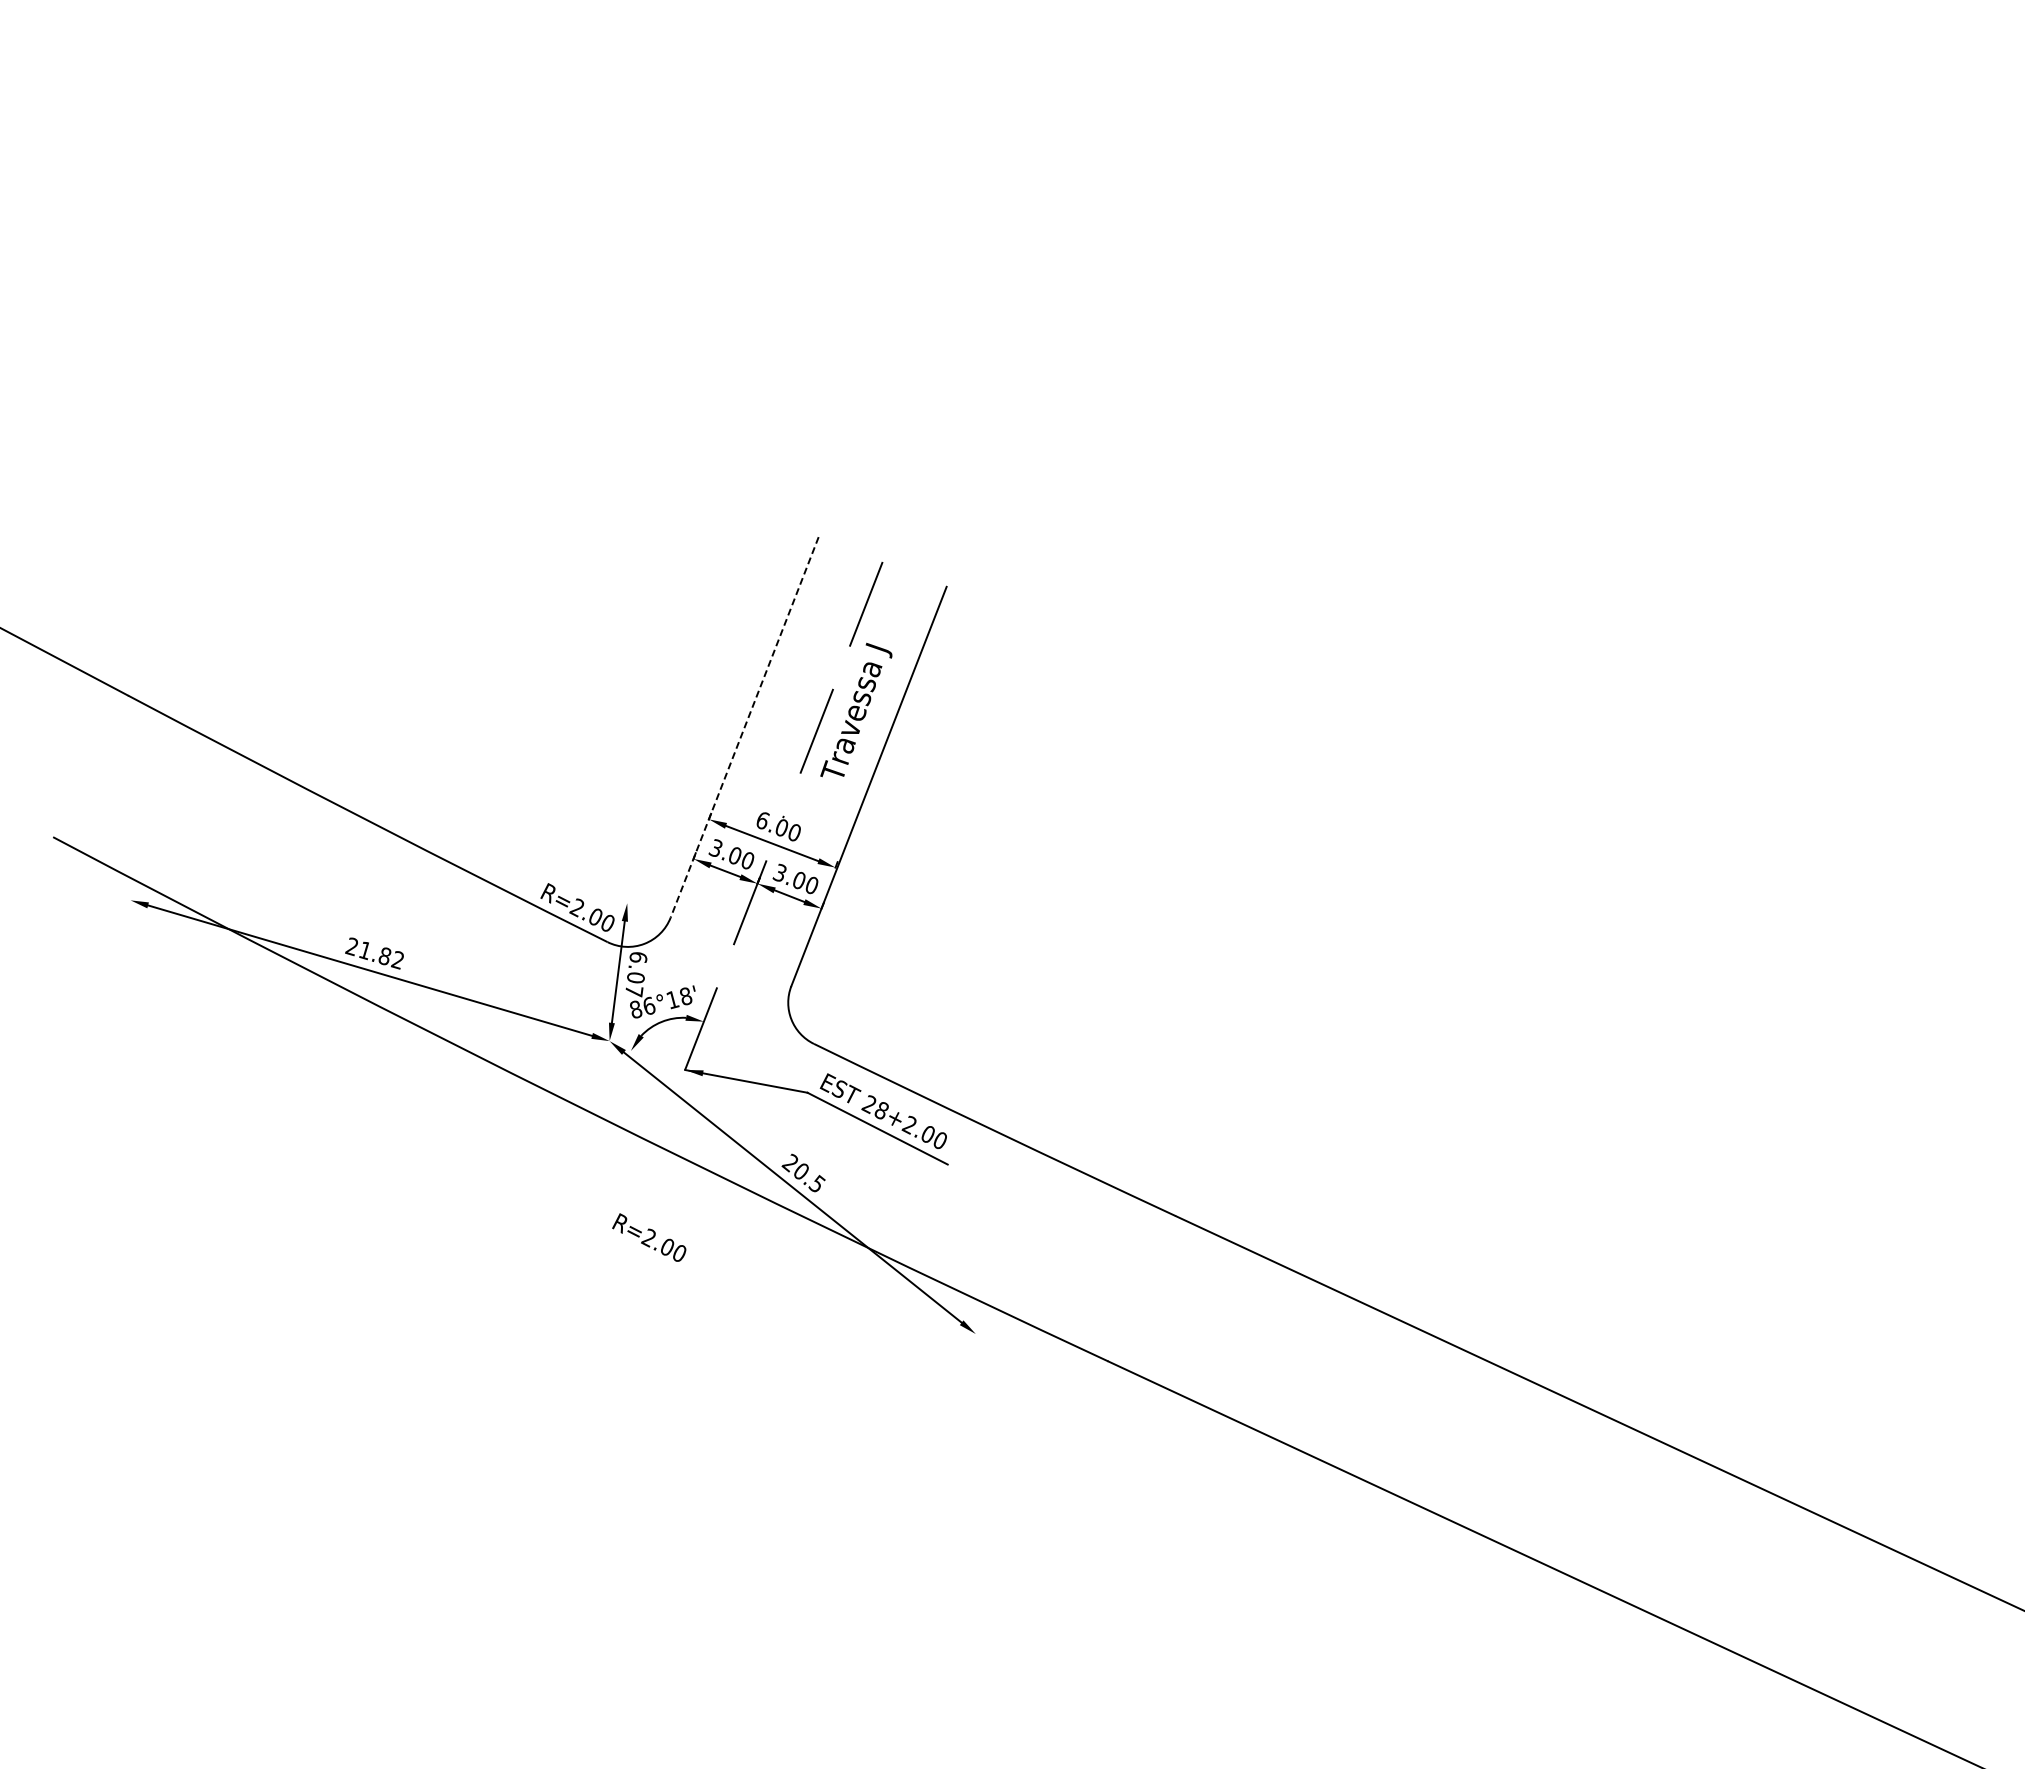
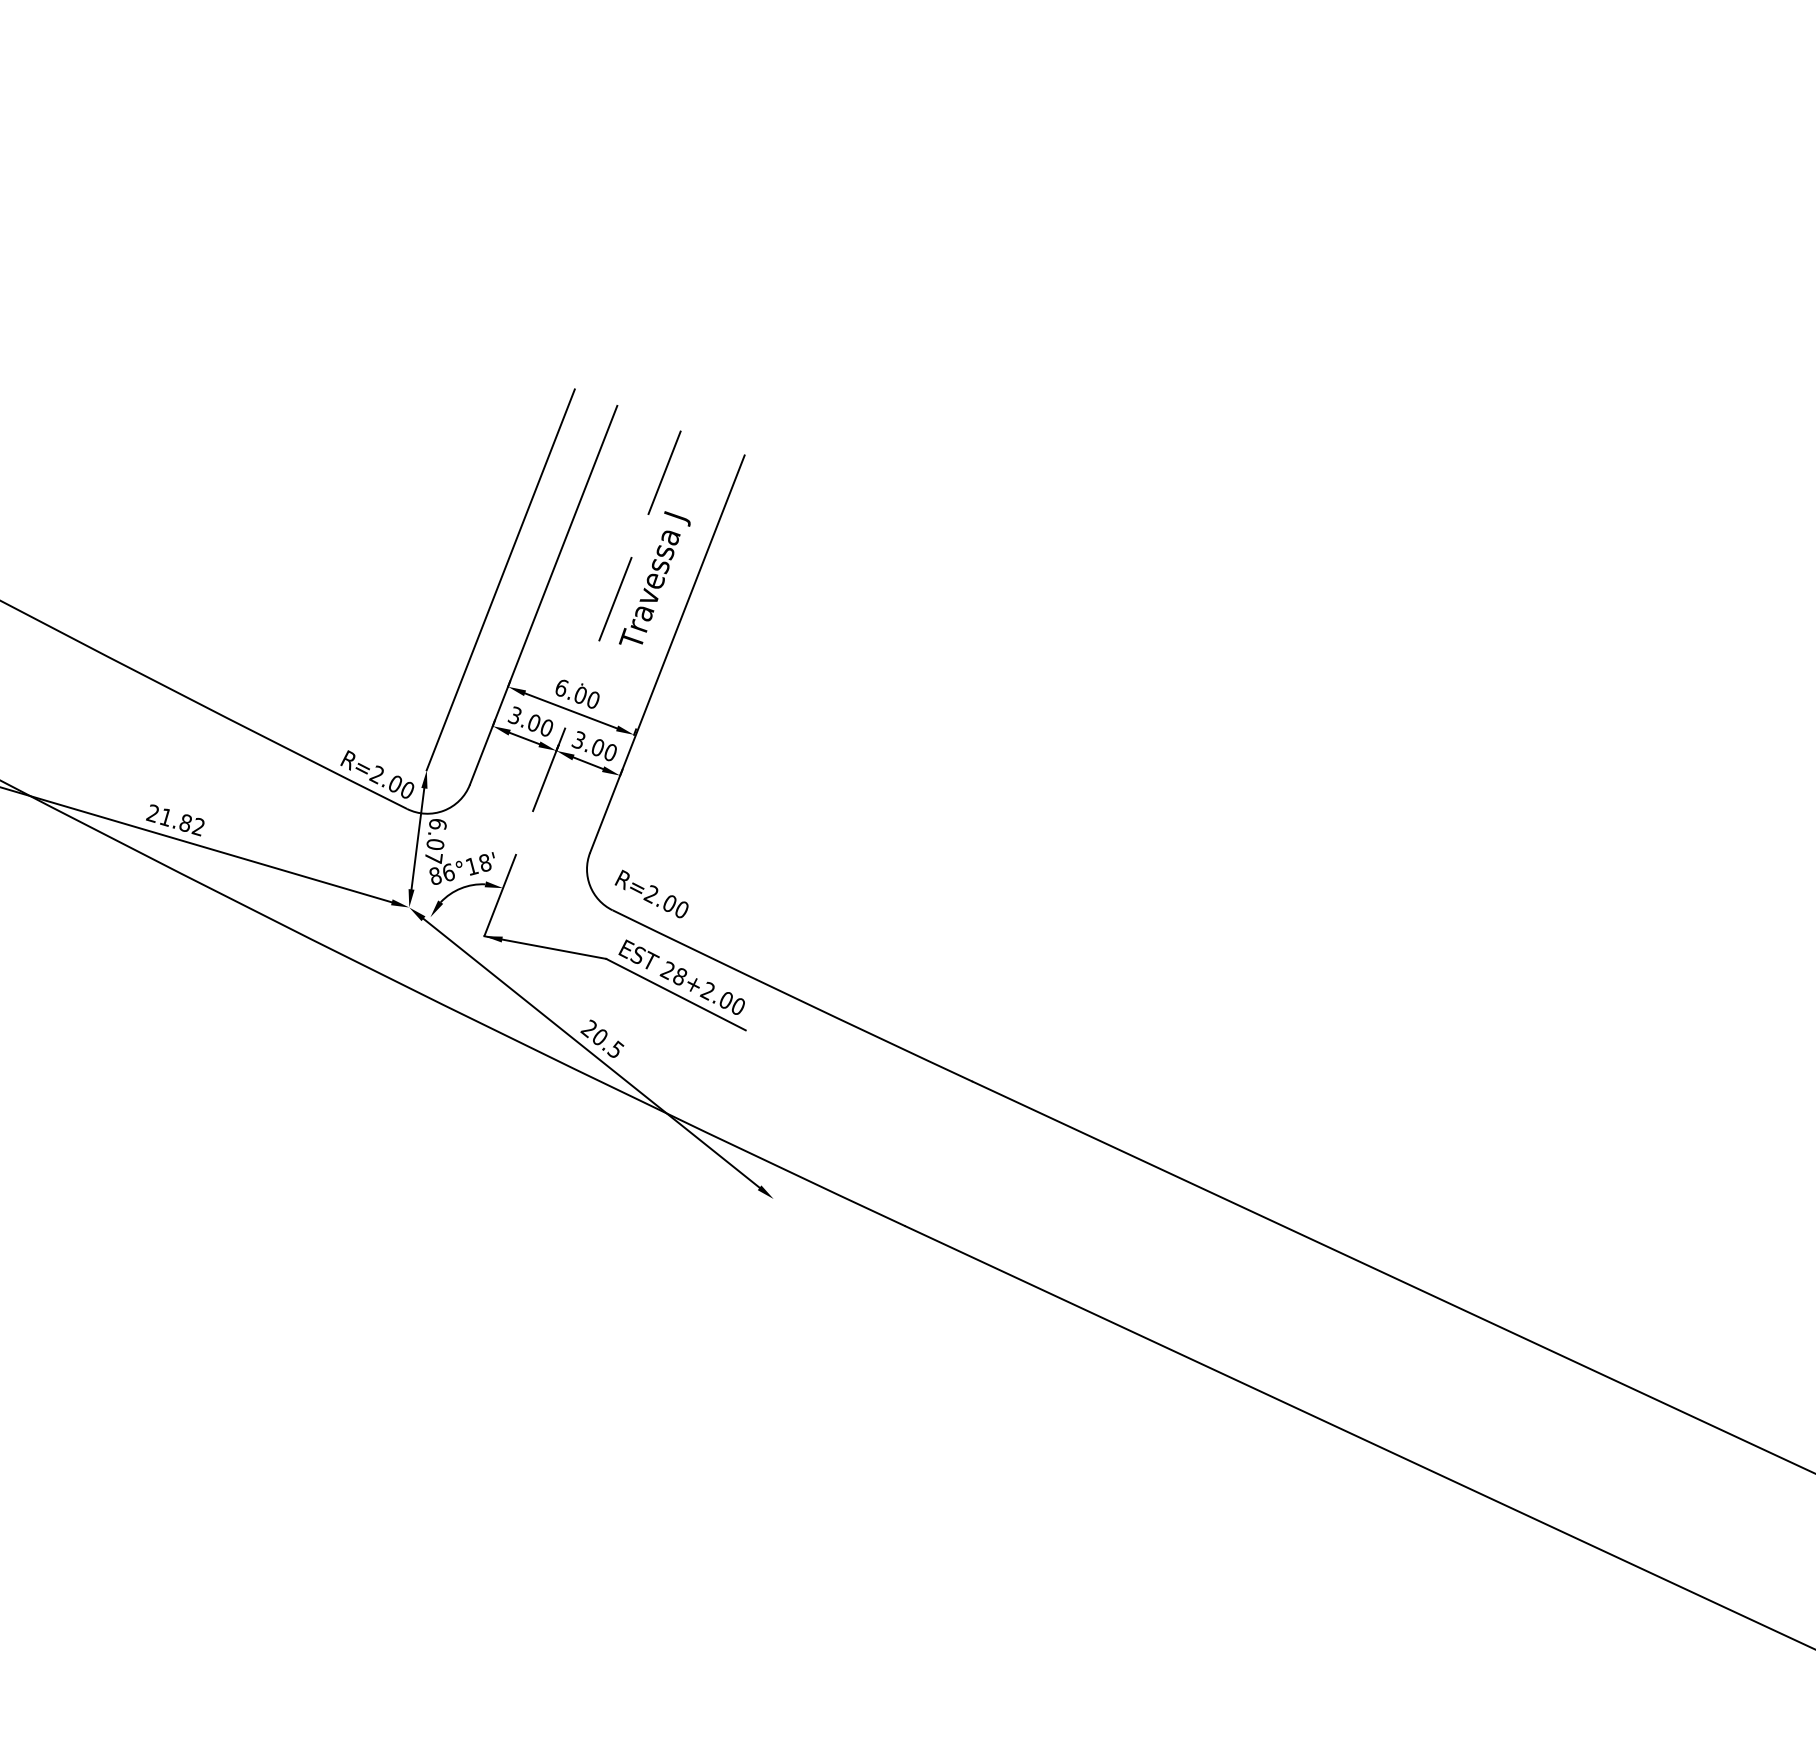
line: (701, 711) -> (500, 579), added
line: (744, 727) -> (543, 595), dashed -> solid
text: (649, 1237) -> (651, 893), moved

